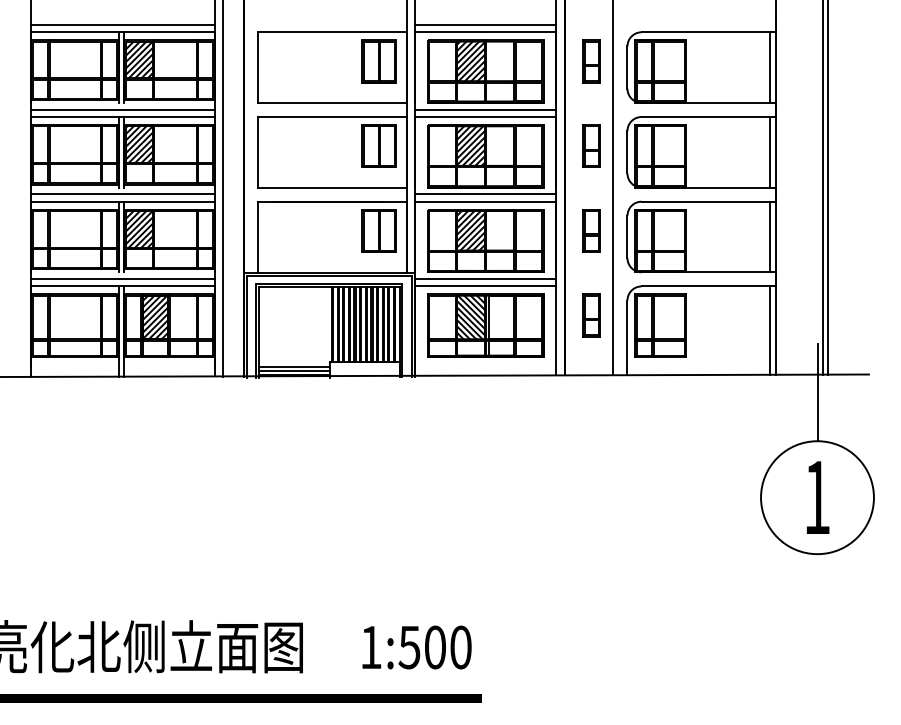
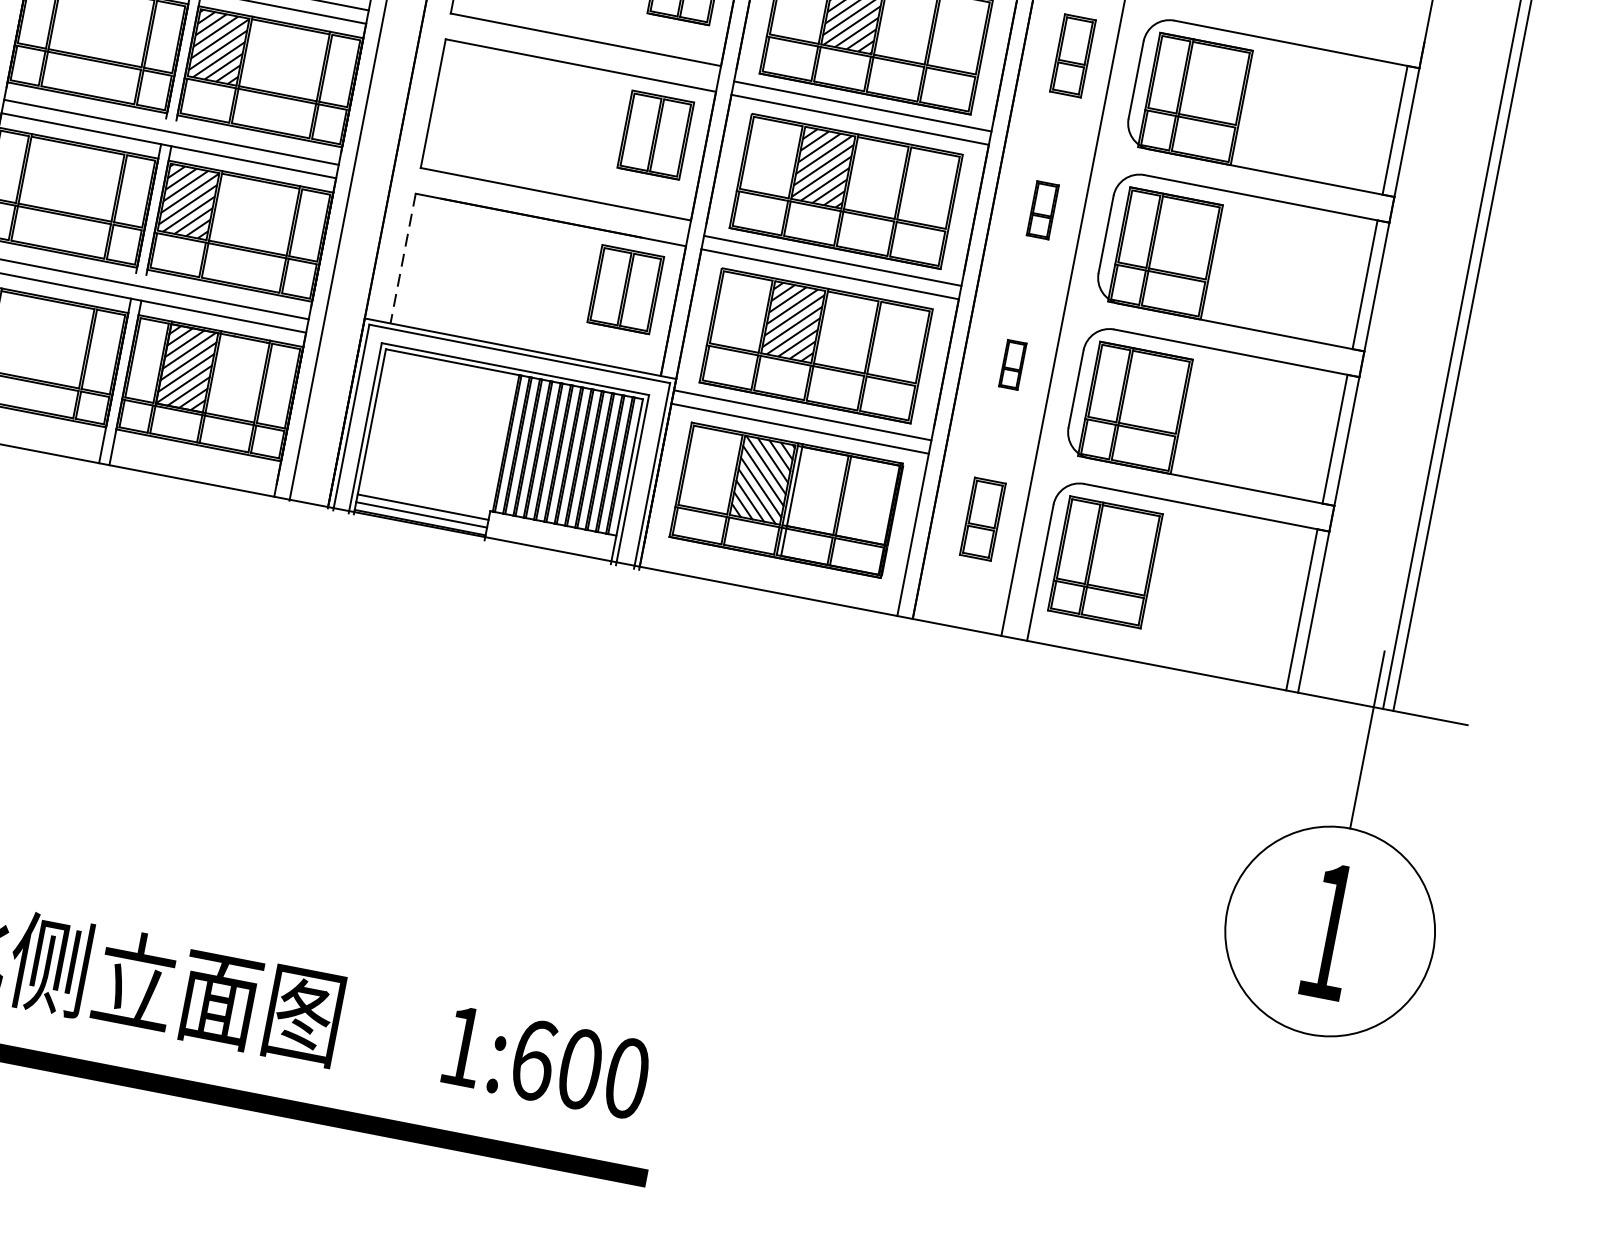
part: (591, 145) -> (1042, 209), size x0.7
part: (591, 230) -> (1012, 364), size x0.6
line: (258, 237) -> (403, 258), solid -> dashed
text: (409, 647) -> (533, 1060), 1:500 -> 1:600

